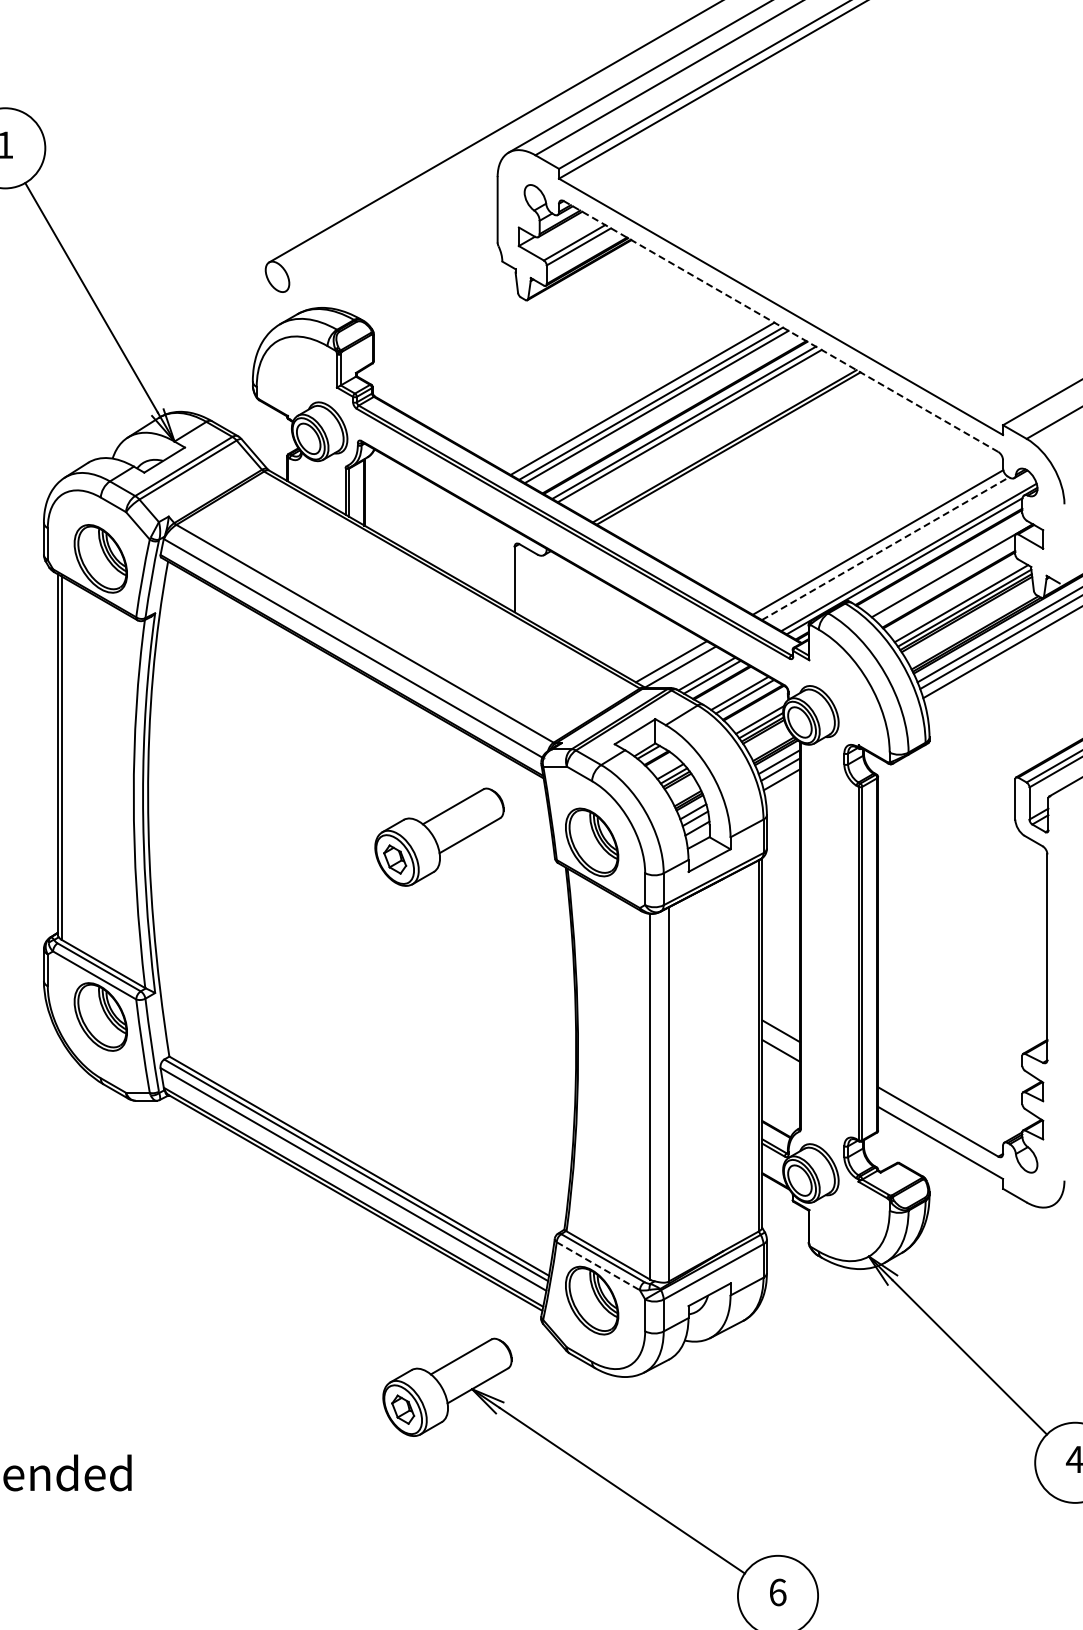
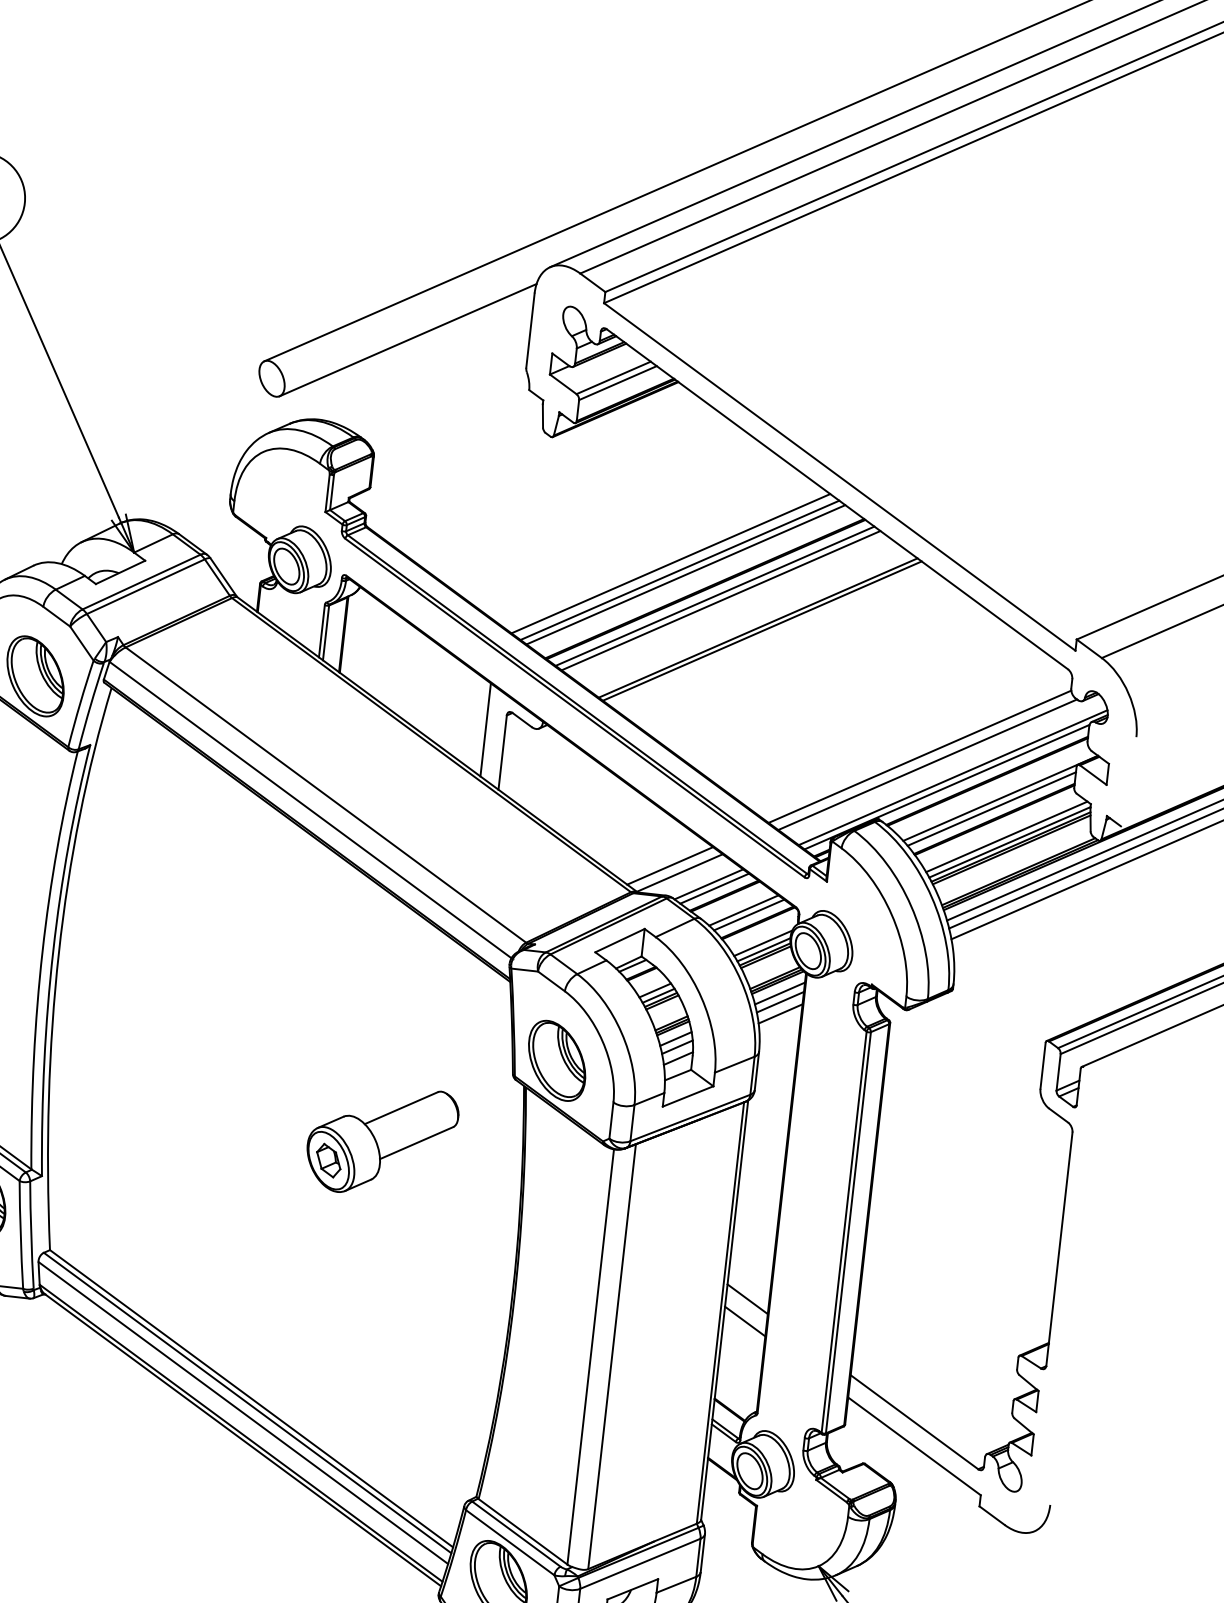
line: (391, 229) -> (407, 339), added
line: (781, 326) -> (837, 499), dashed -> solid
line: (885, 548) -> (927, 764), dashed -> solid
line: (497, 561) -> (485, 729), added
line: (945, 580) -> (991, 808), added
part: (439, 836) -> (382, 1140), moved
line: (598, 1266) -> (510, 1543), dashed -> solid

